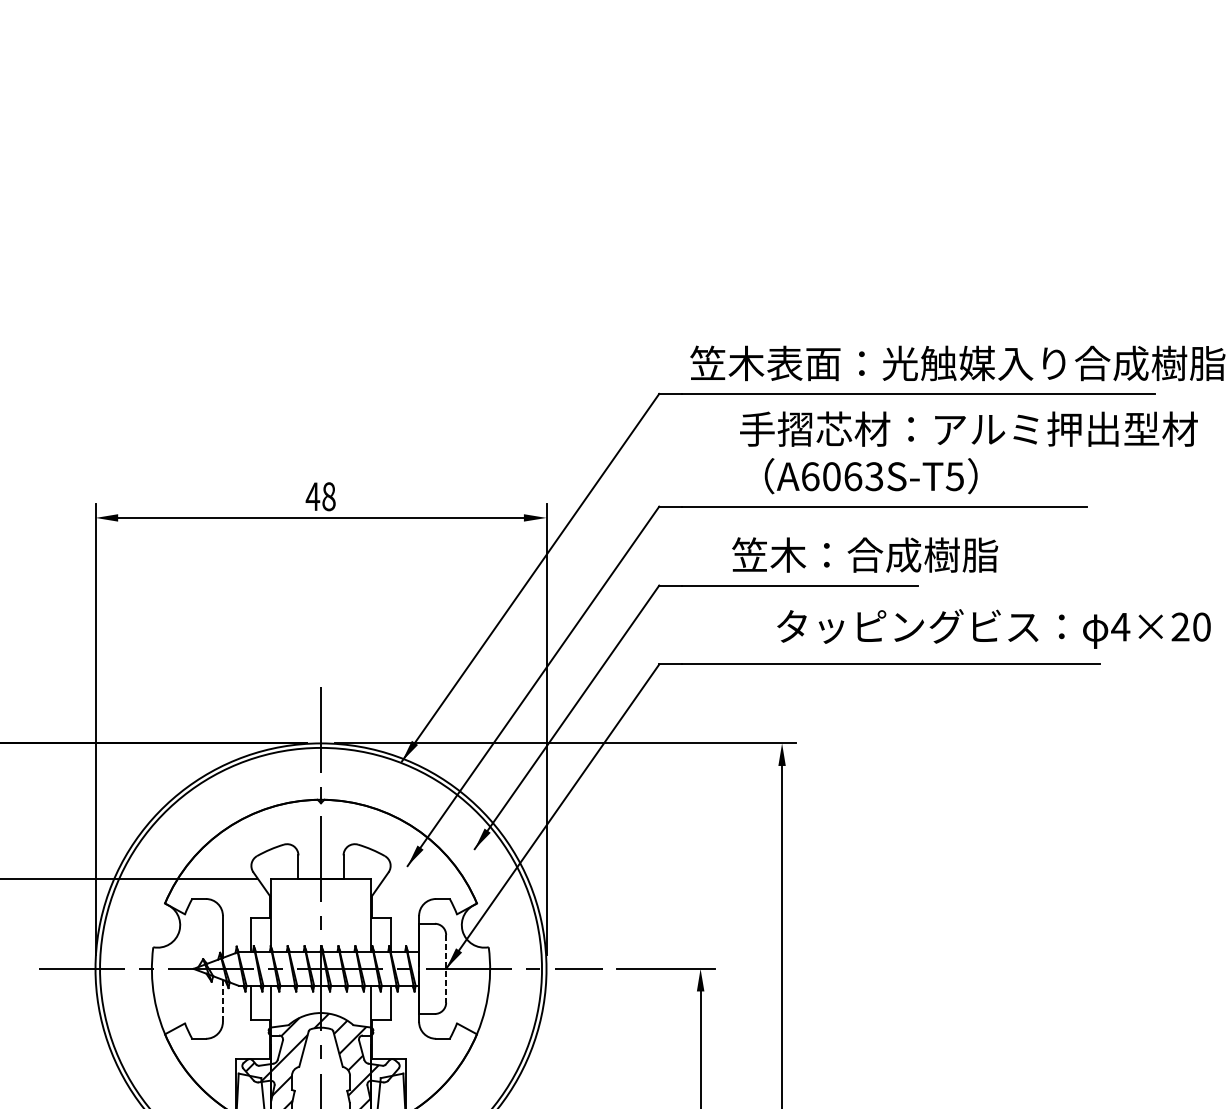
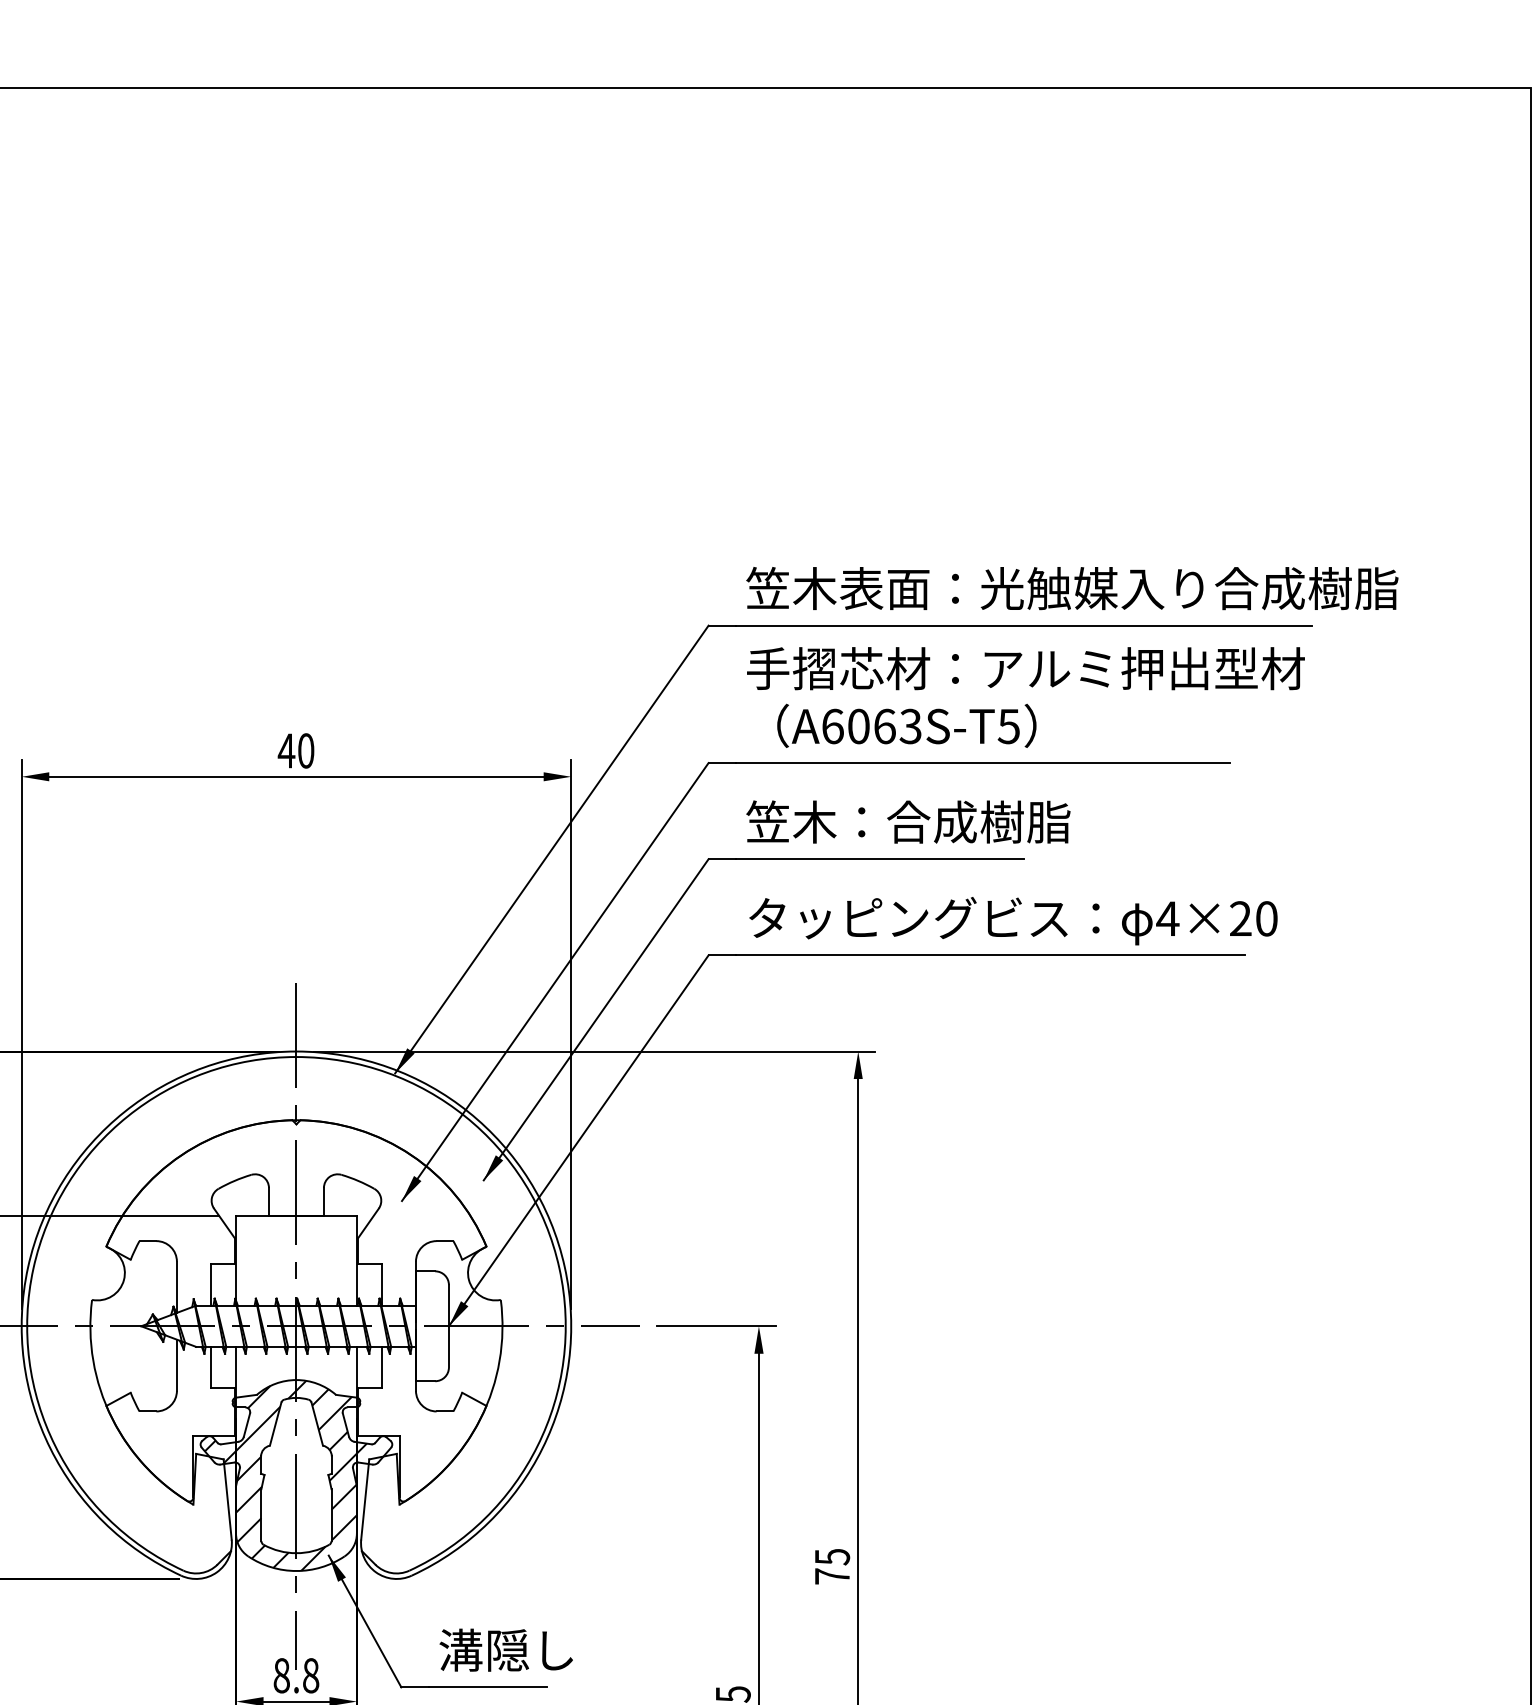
text: (968, 452) -> (1025, 697), moved
text: (329, 496) -> (306, 750), 48 -> 40
text: (865, 554) -> (908, 821), moved
text: (994, 629) -> (1013, 921), moved
line: (445, 969) -> (448, 1326), dashed -> solid
line: (222, 1001) -> (176, 1365), dashed -> solid

